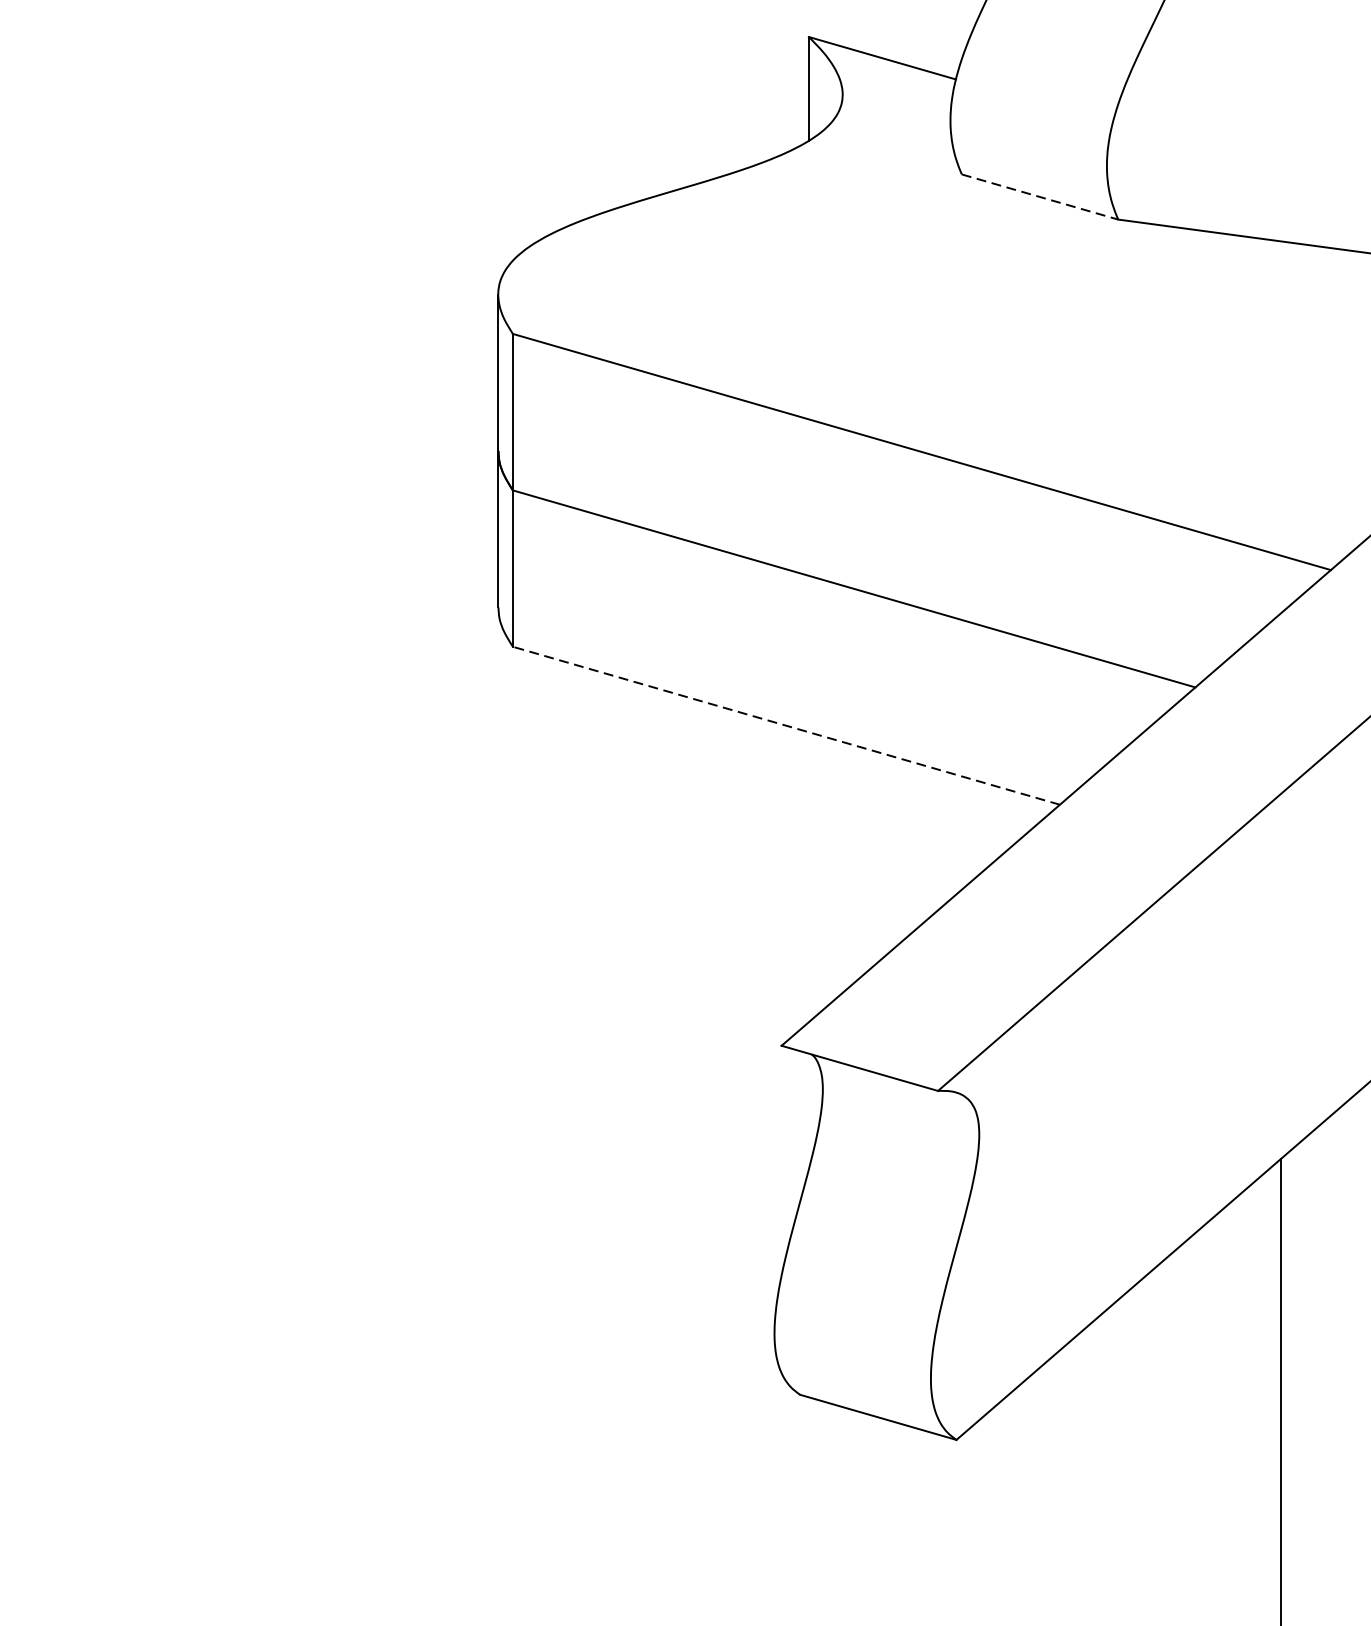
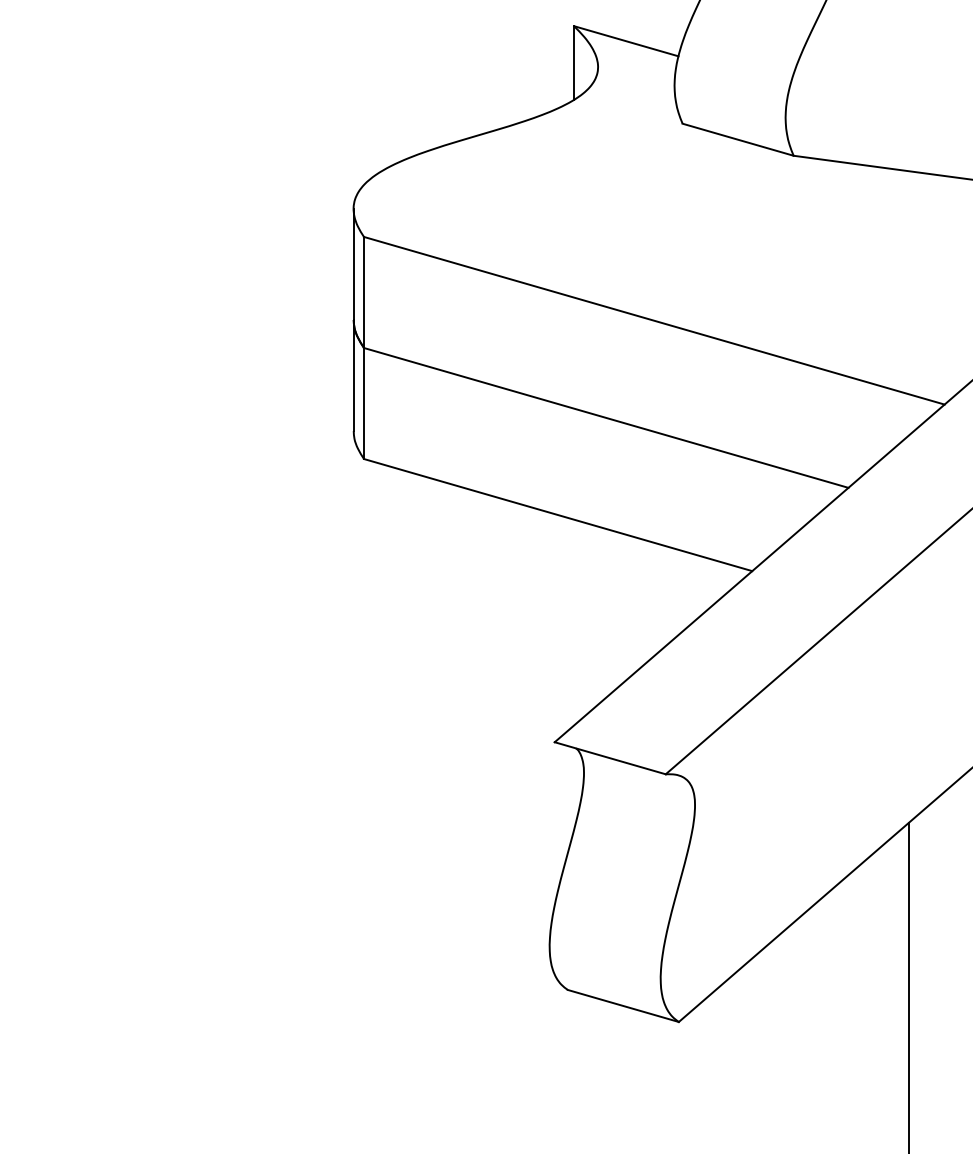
line: (1040, 196) -> (738, 139), dashed -> solid
line: (785, 724) -> (557, 514), dashed -> solid

